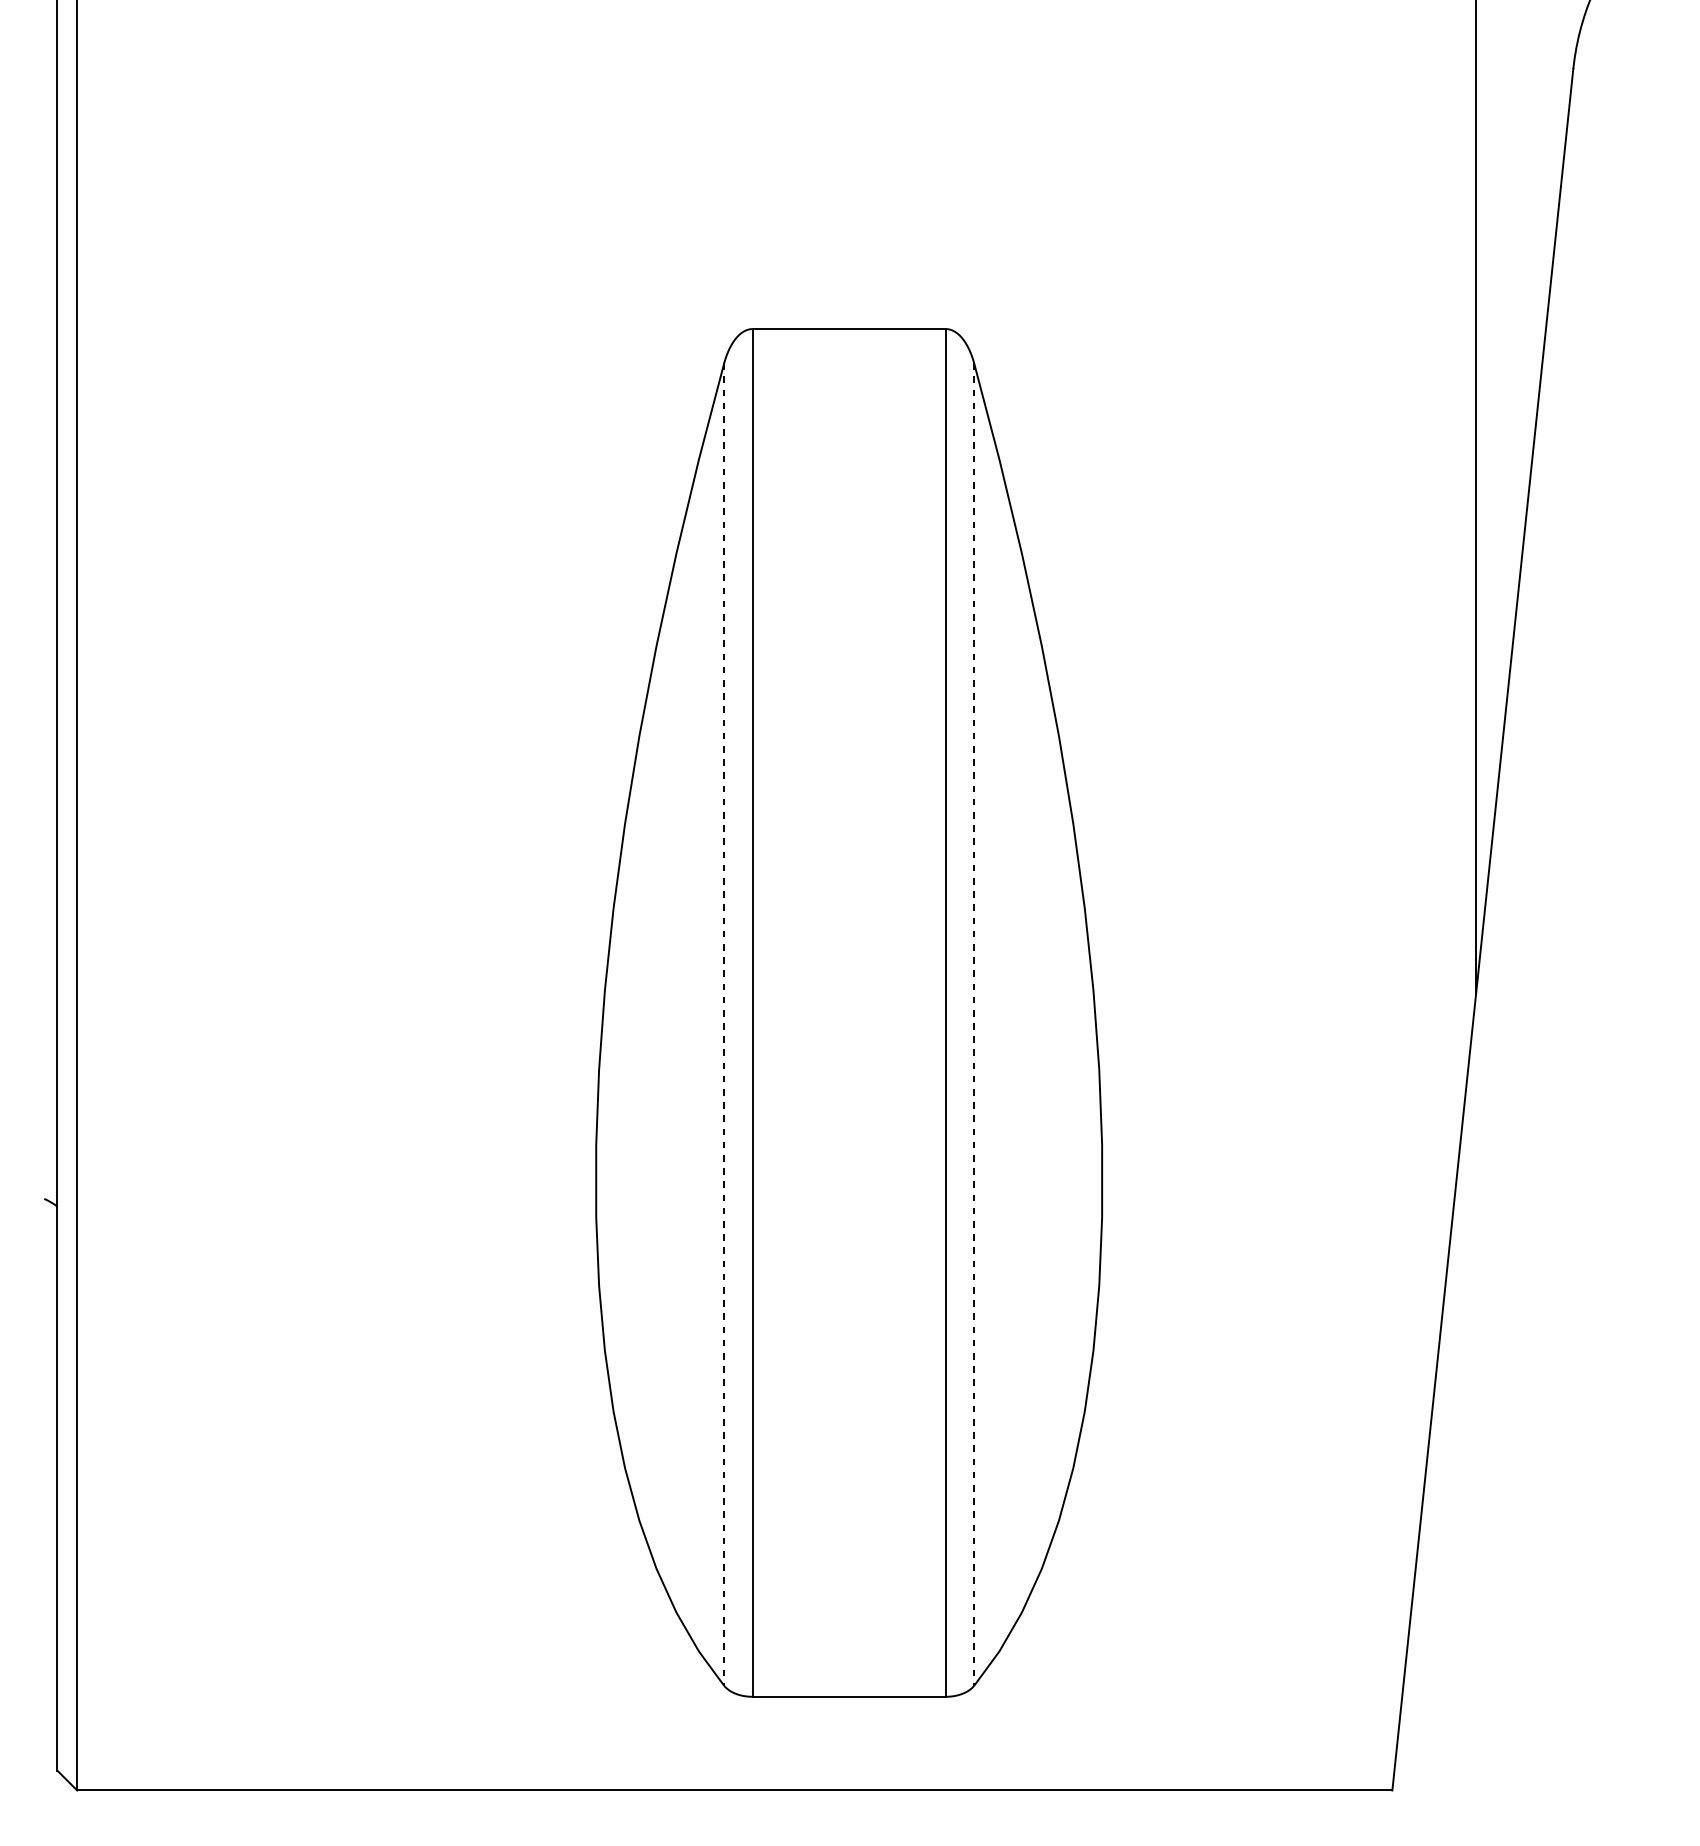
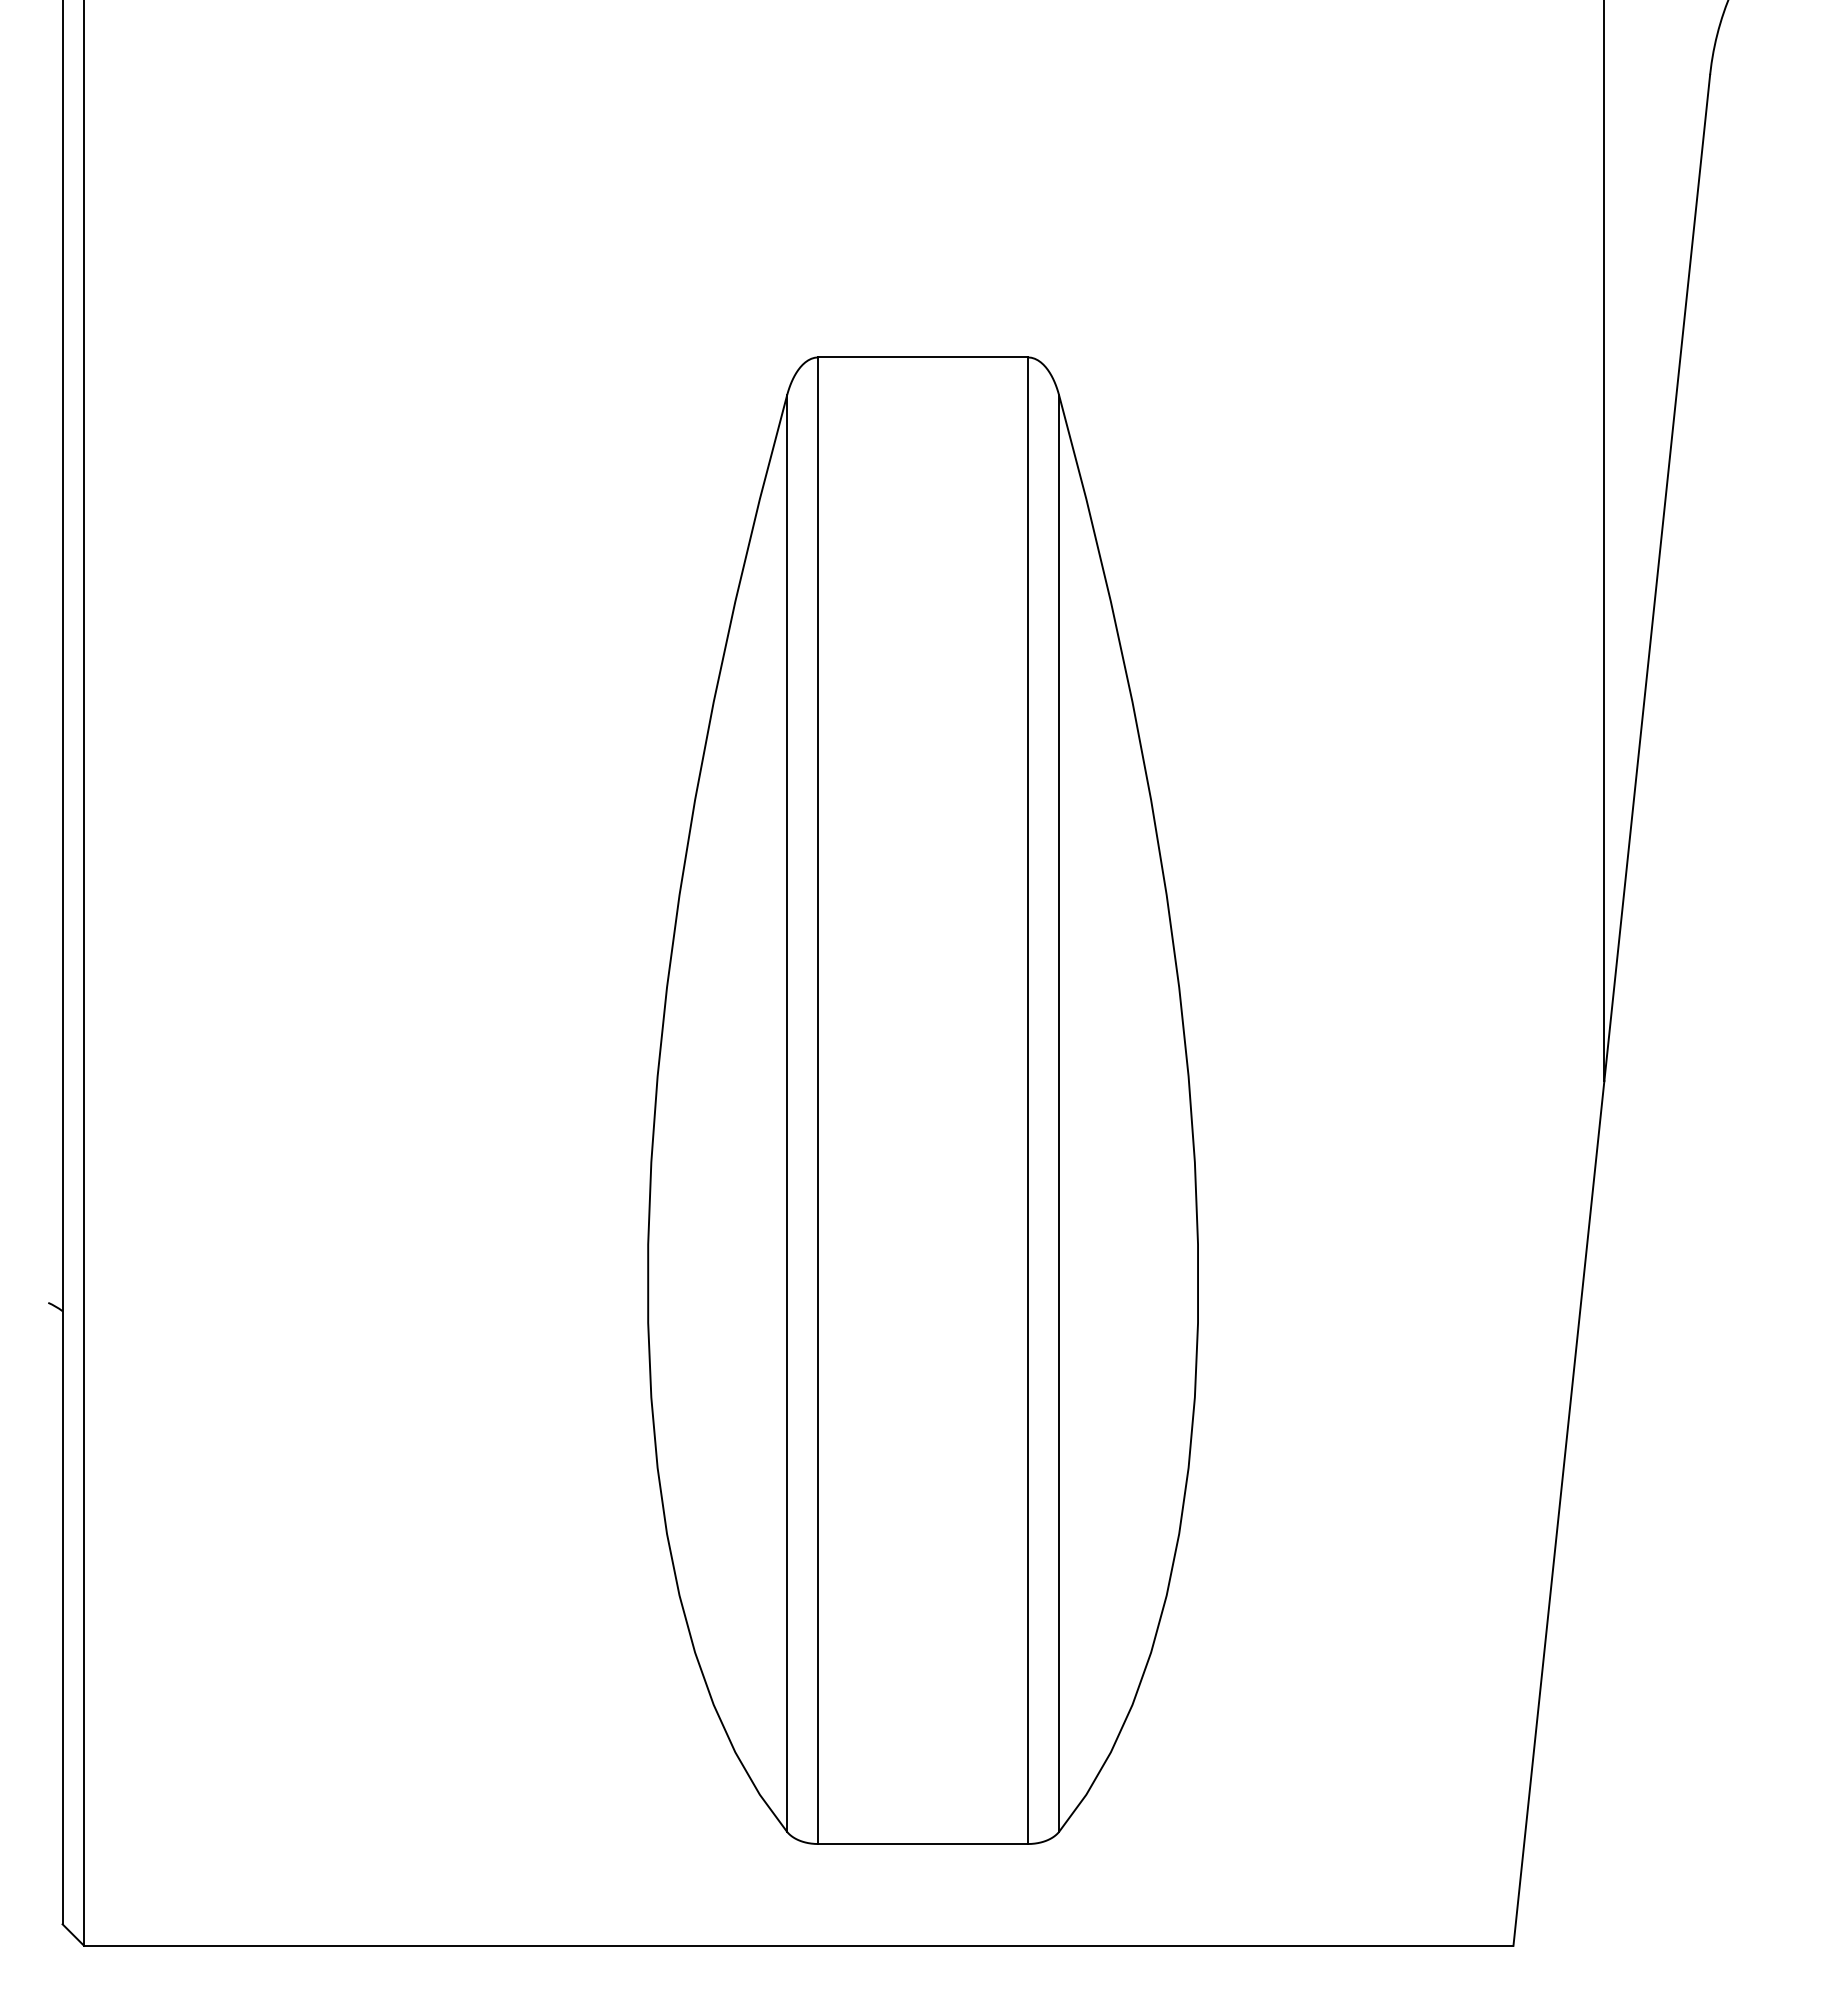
line: (724, 1024) -> (787, 1113), dashed -> solid
line: (973, 1024) -> (1058, 1113), dashed -> solid

